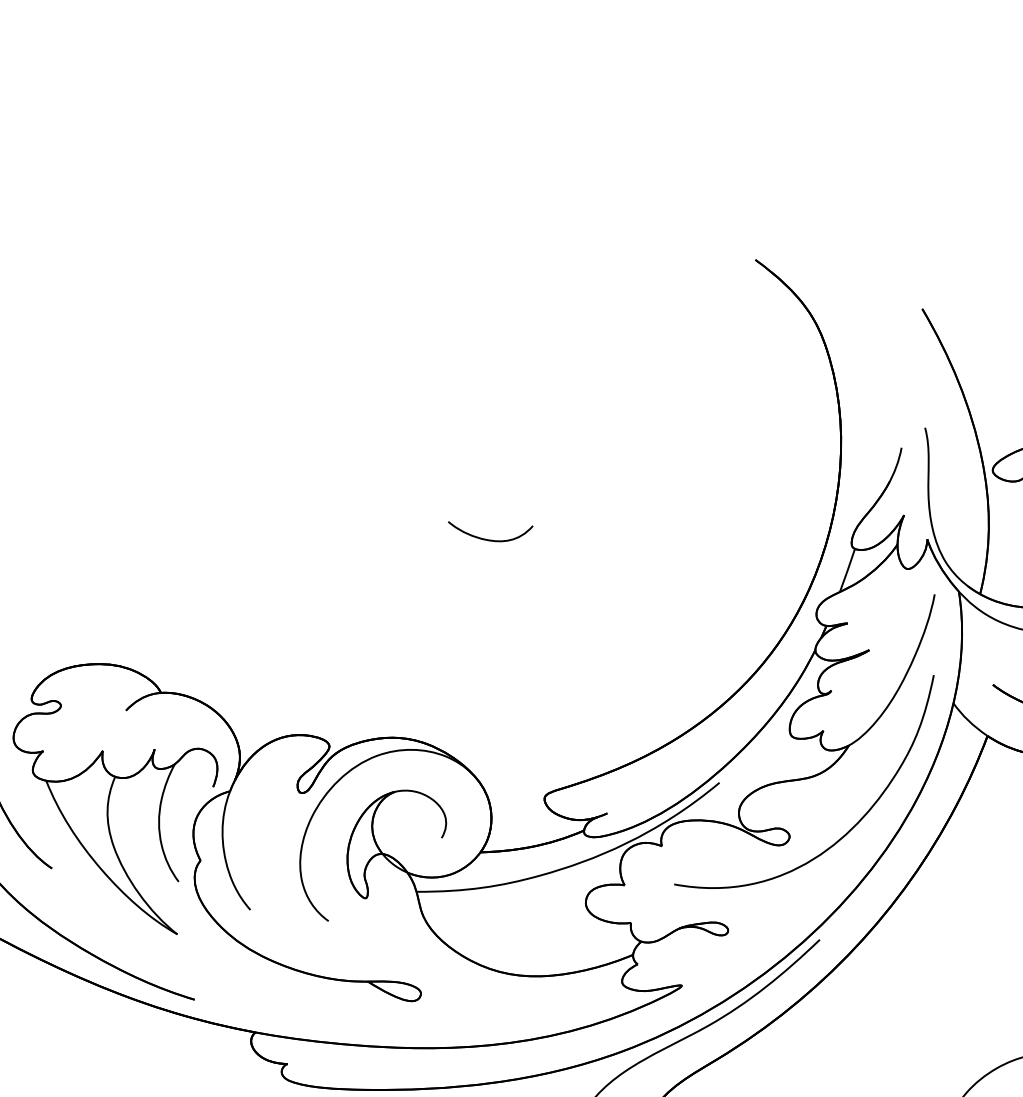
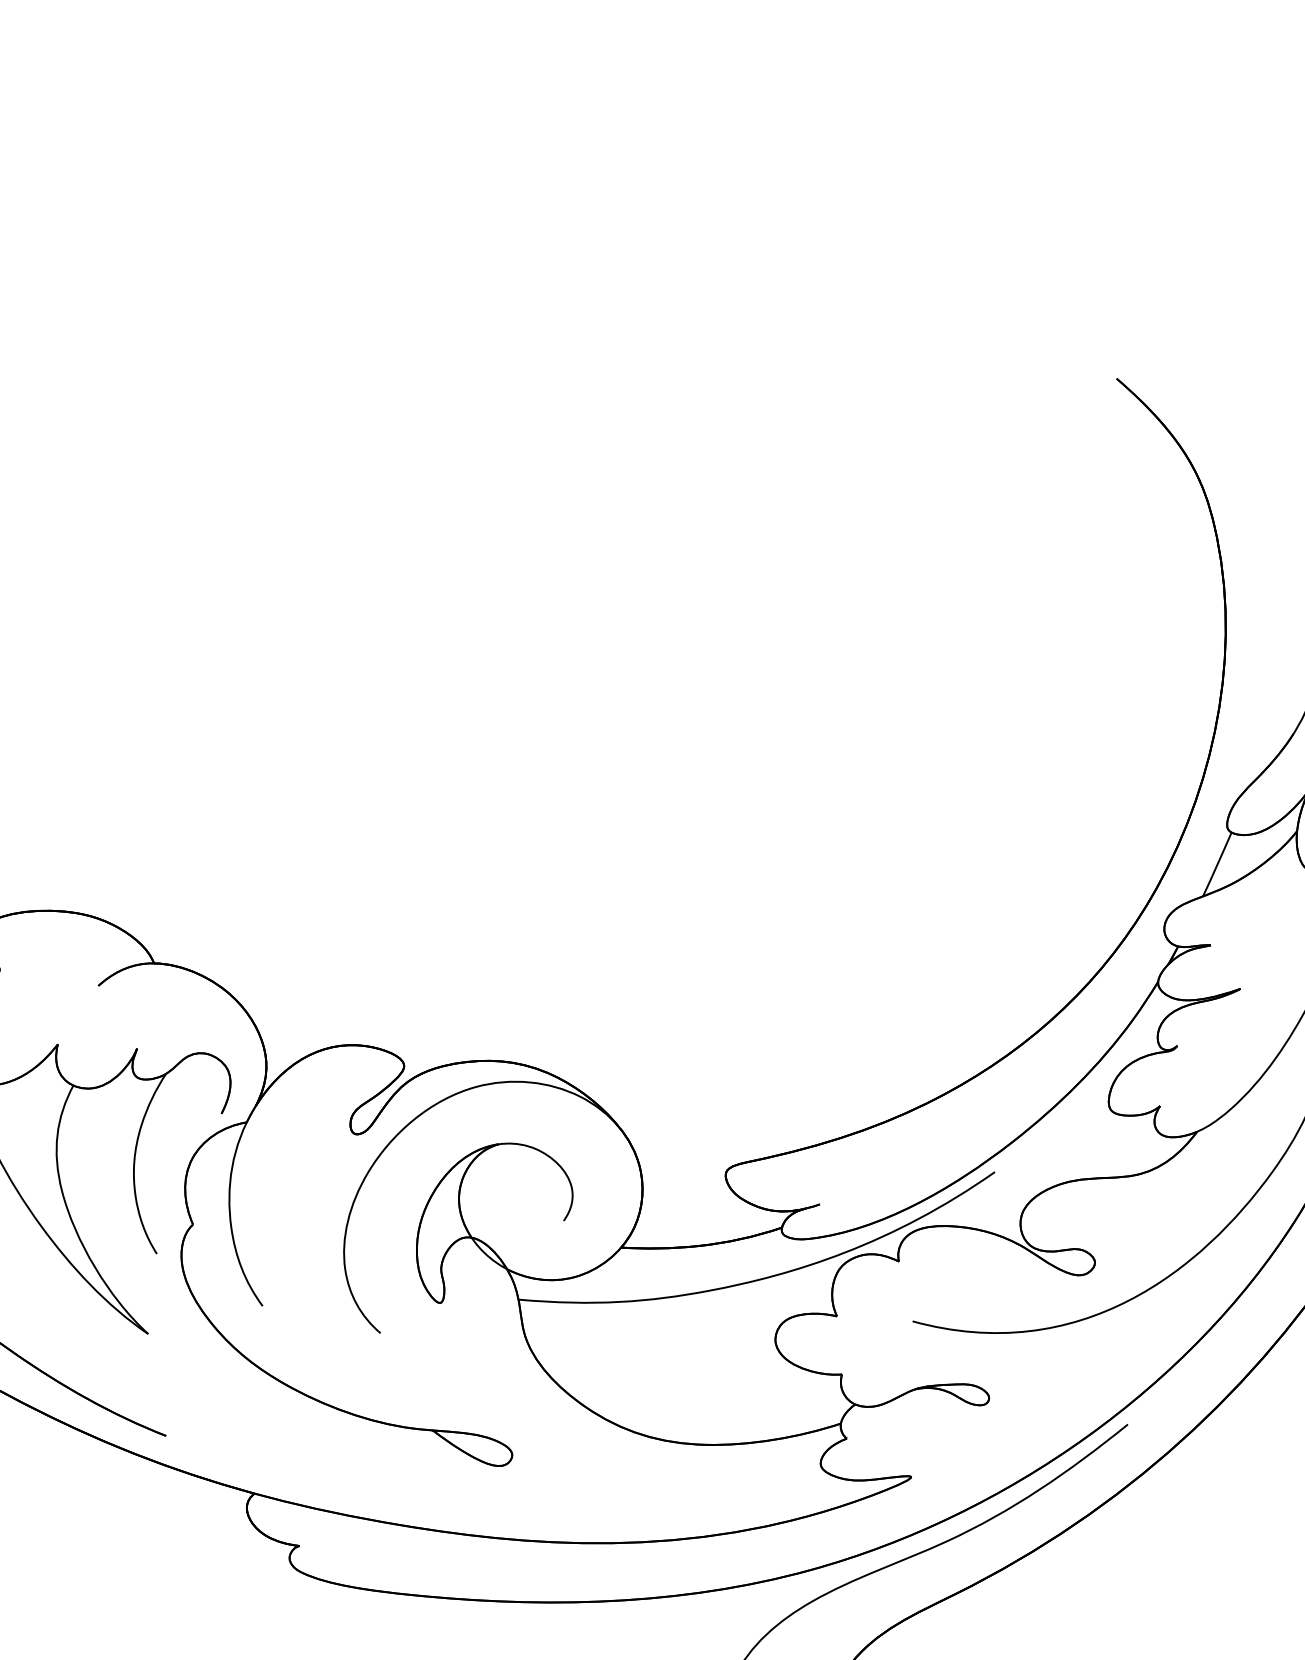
part: (490, 539) -> (676, 771), removed

